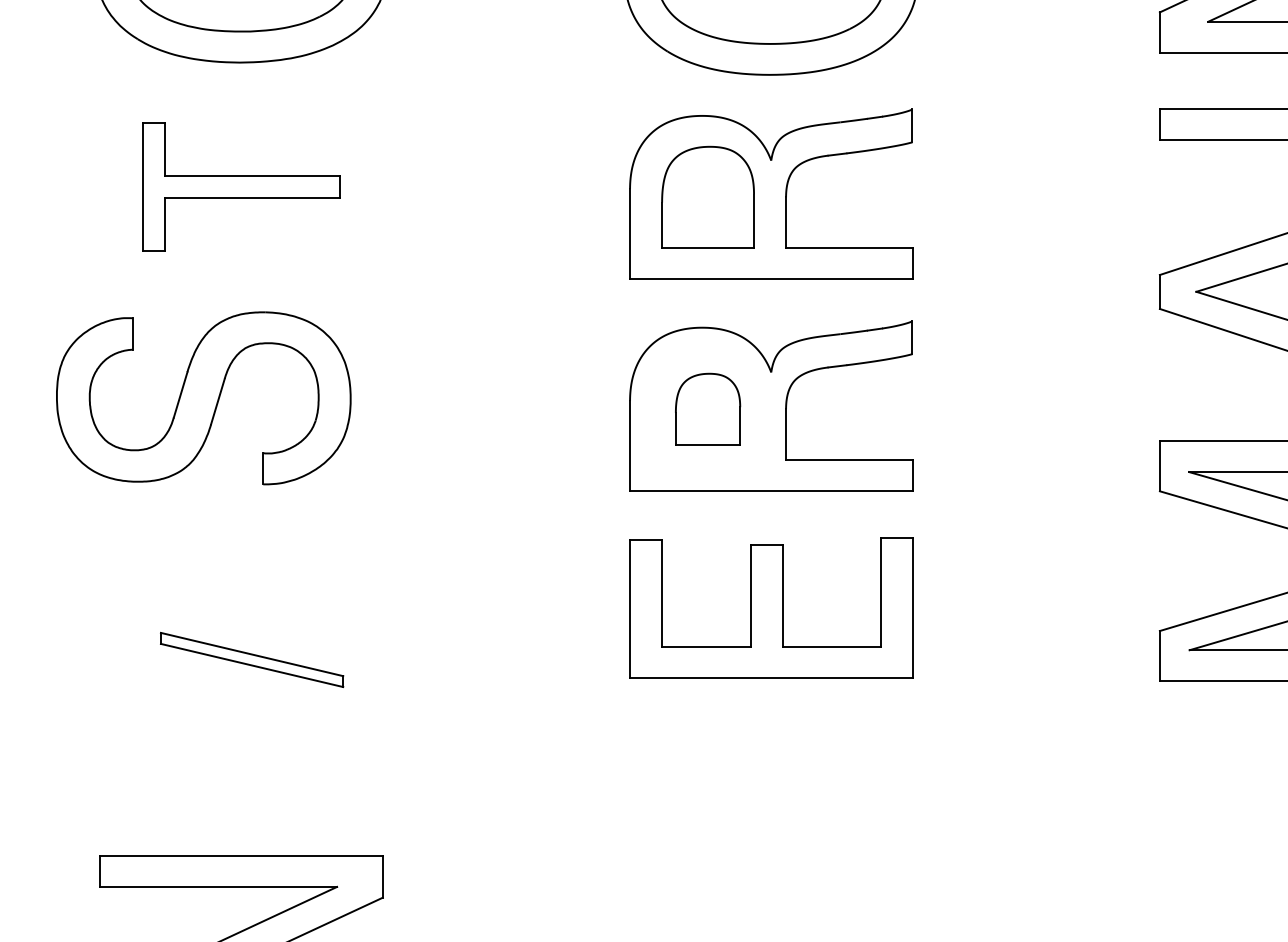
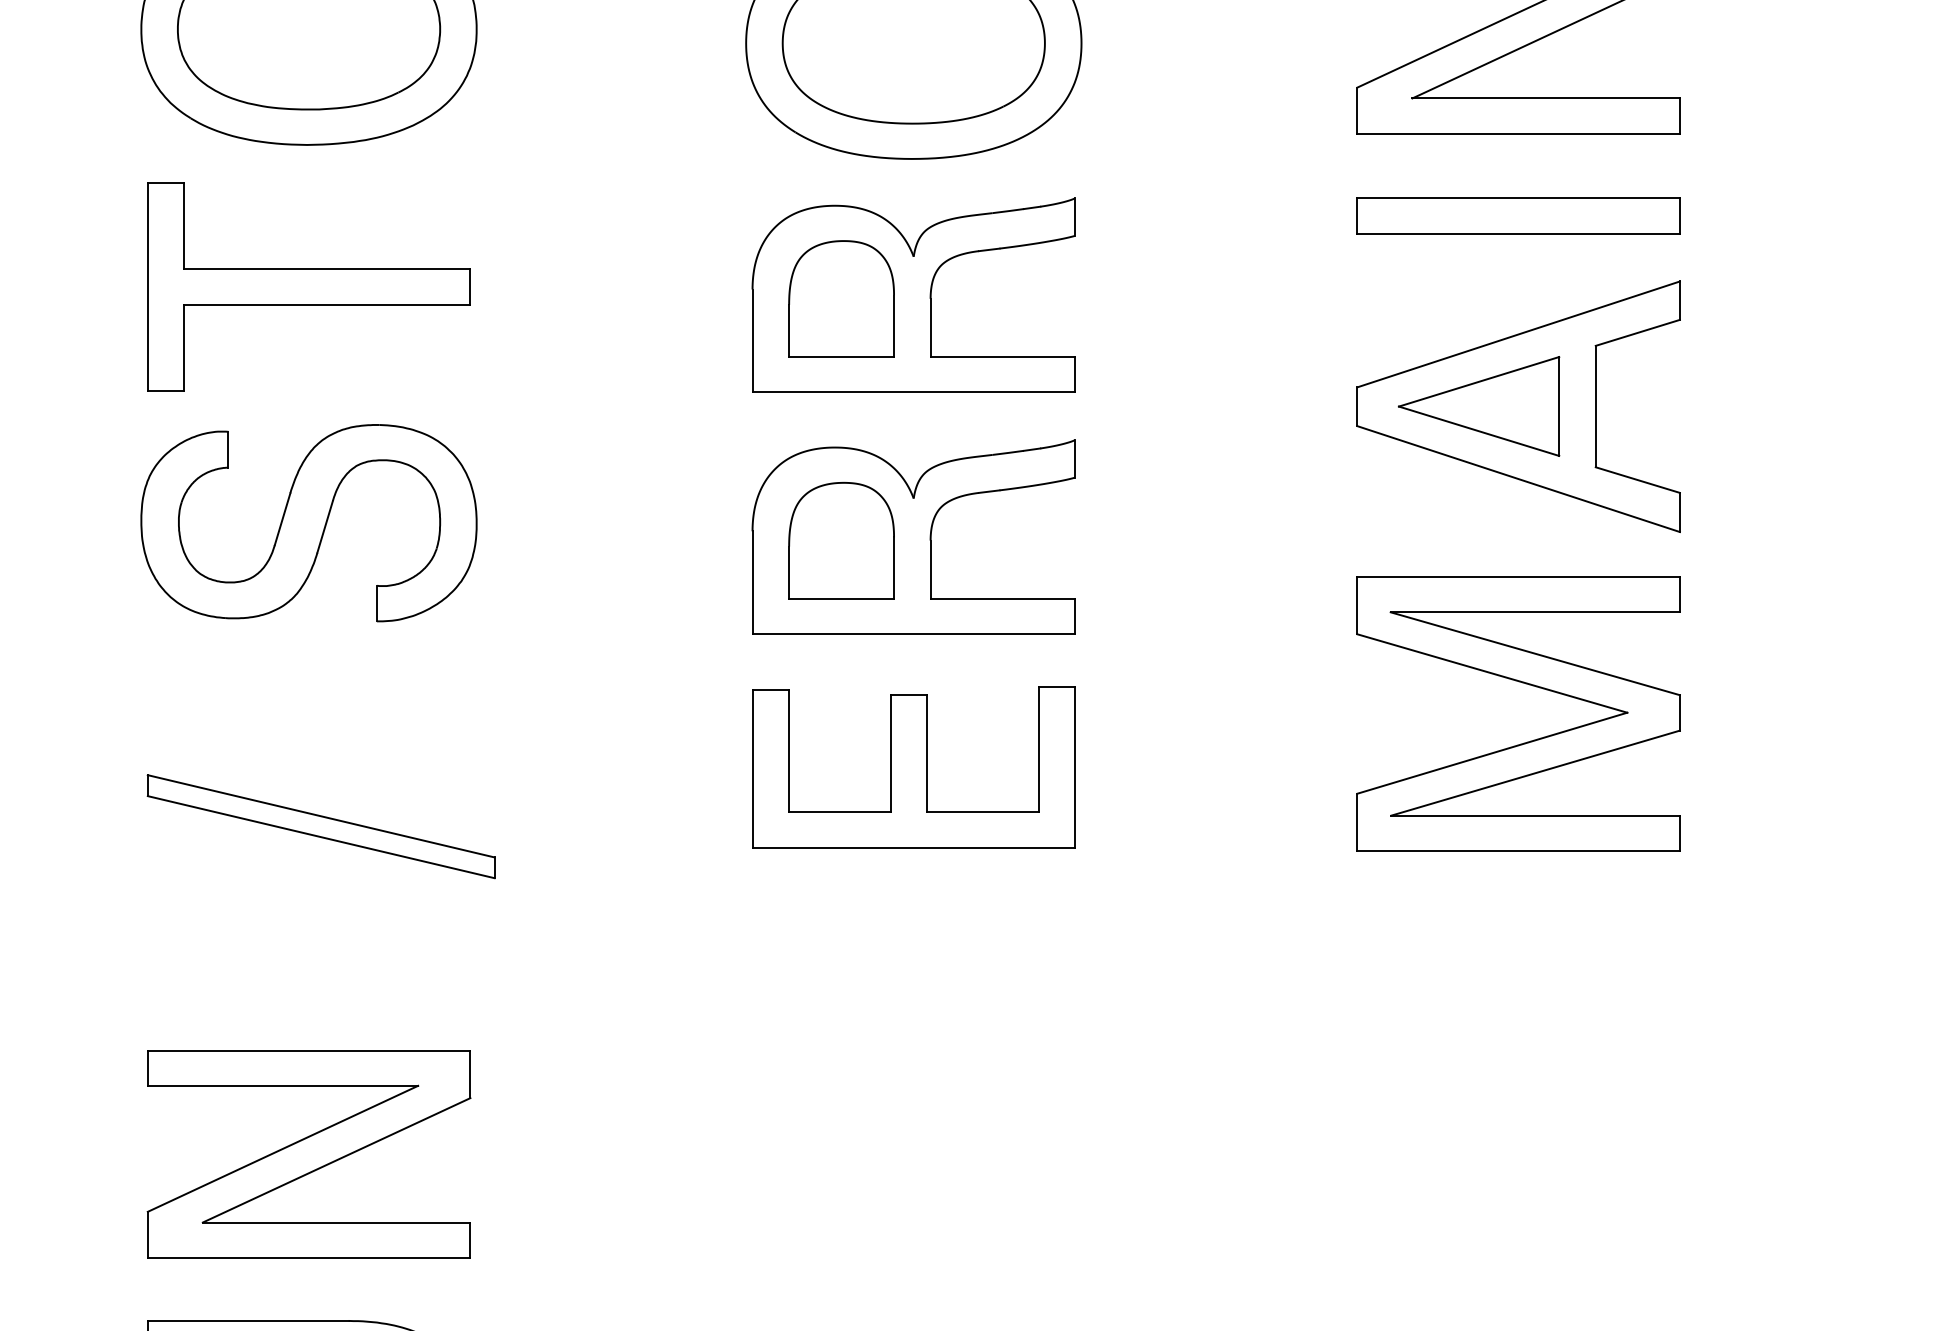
part: (241, 186) -> (308, 286), size x1.43
part: (203, 398) -> (308, 523), moved
part: (707, 409) -> (841, 540), size x1.43
part: (251, 659) -> (320, 826), size x1.67

